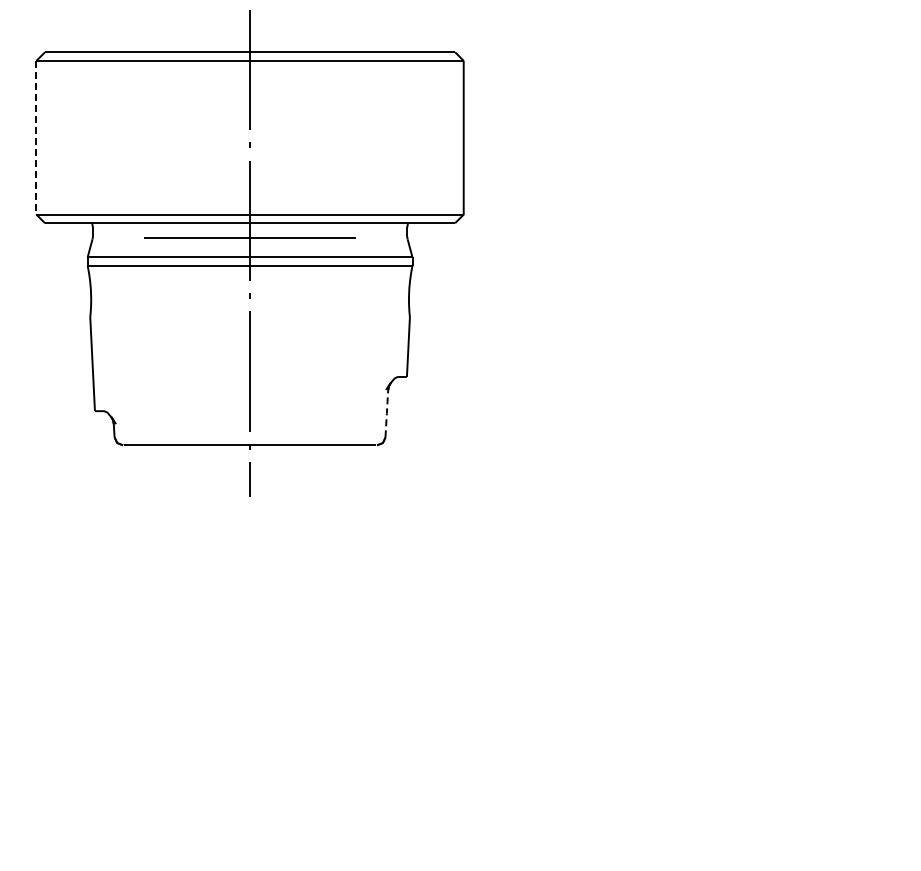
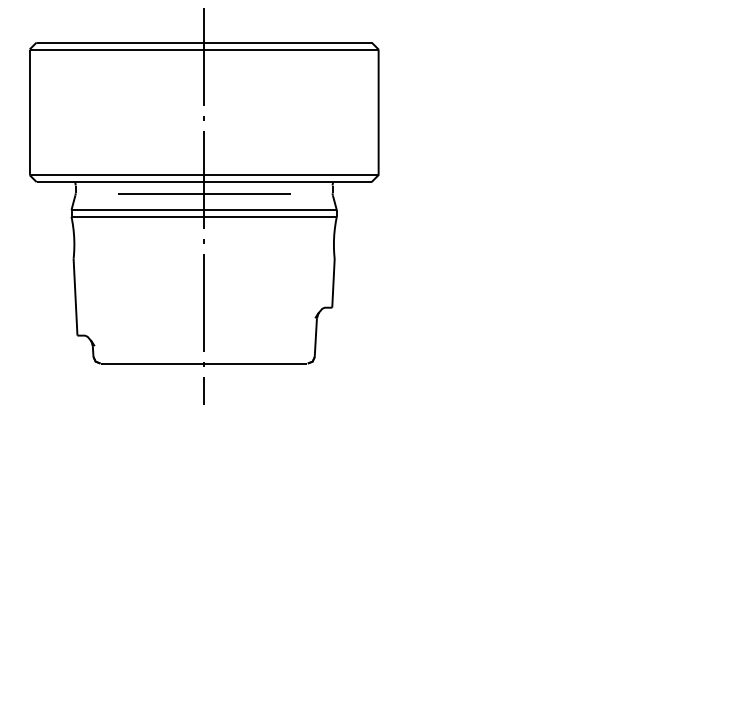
line: (36, 137) -> (29, 112), dashed -> solid
line: (386, 413) -> (315, 337), dashed -> solid

